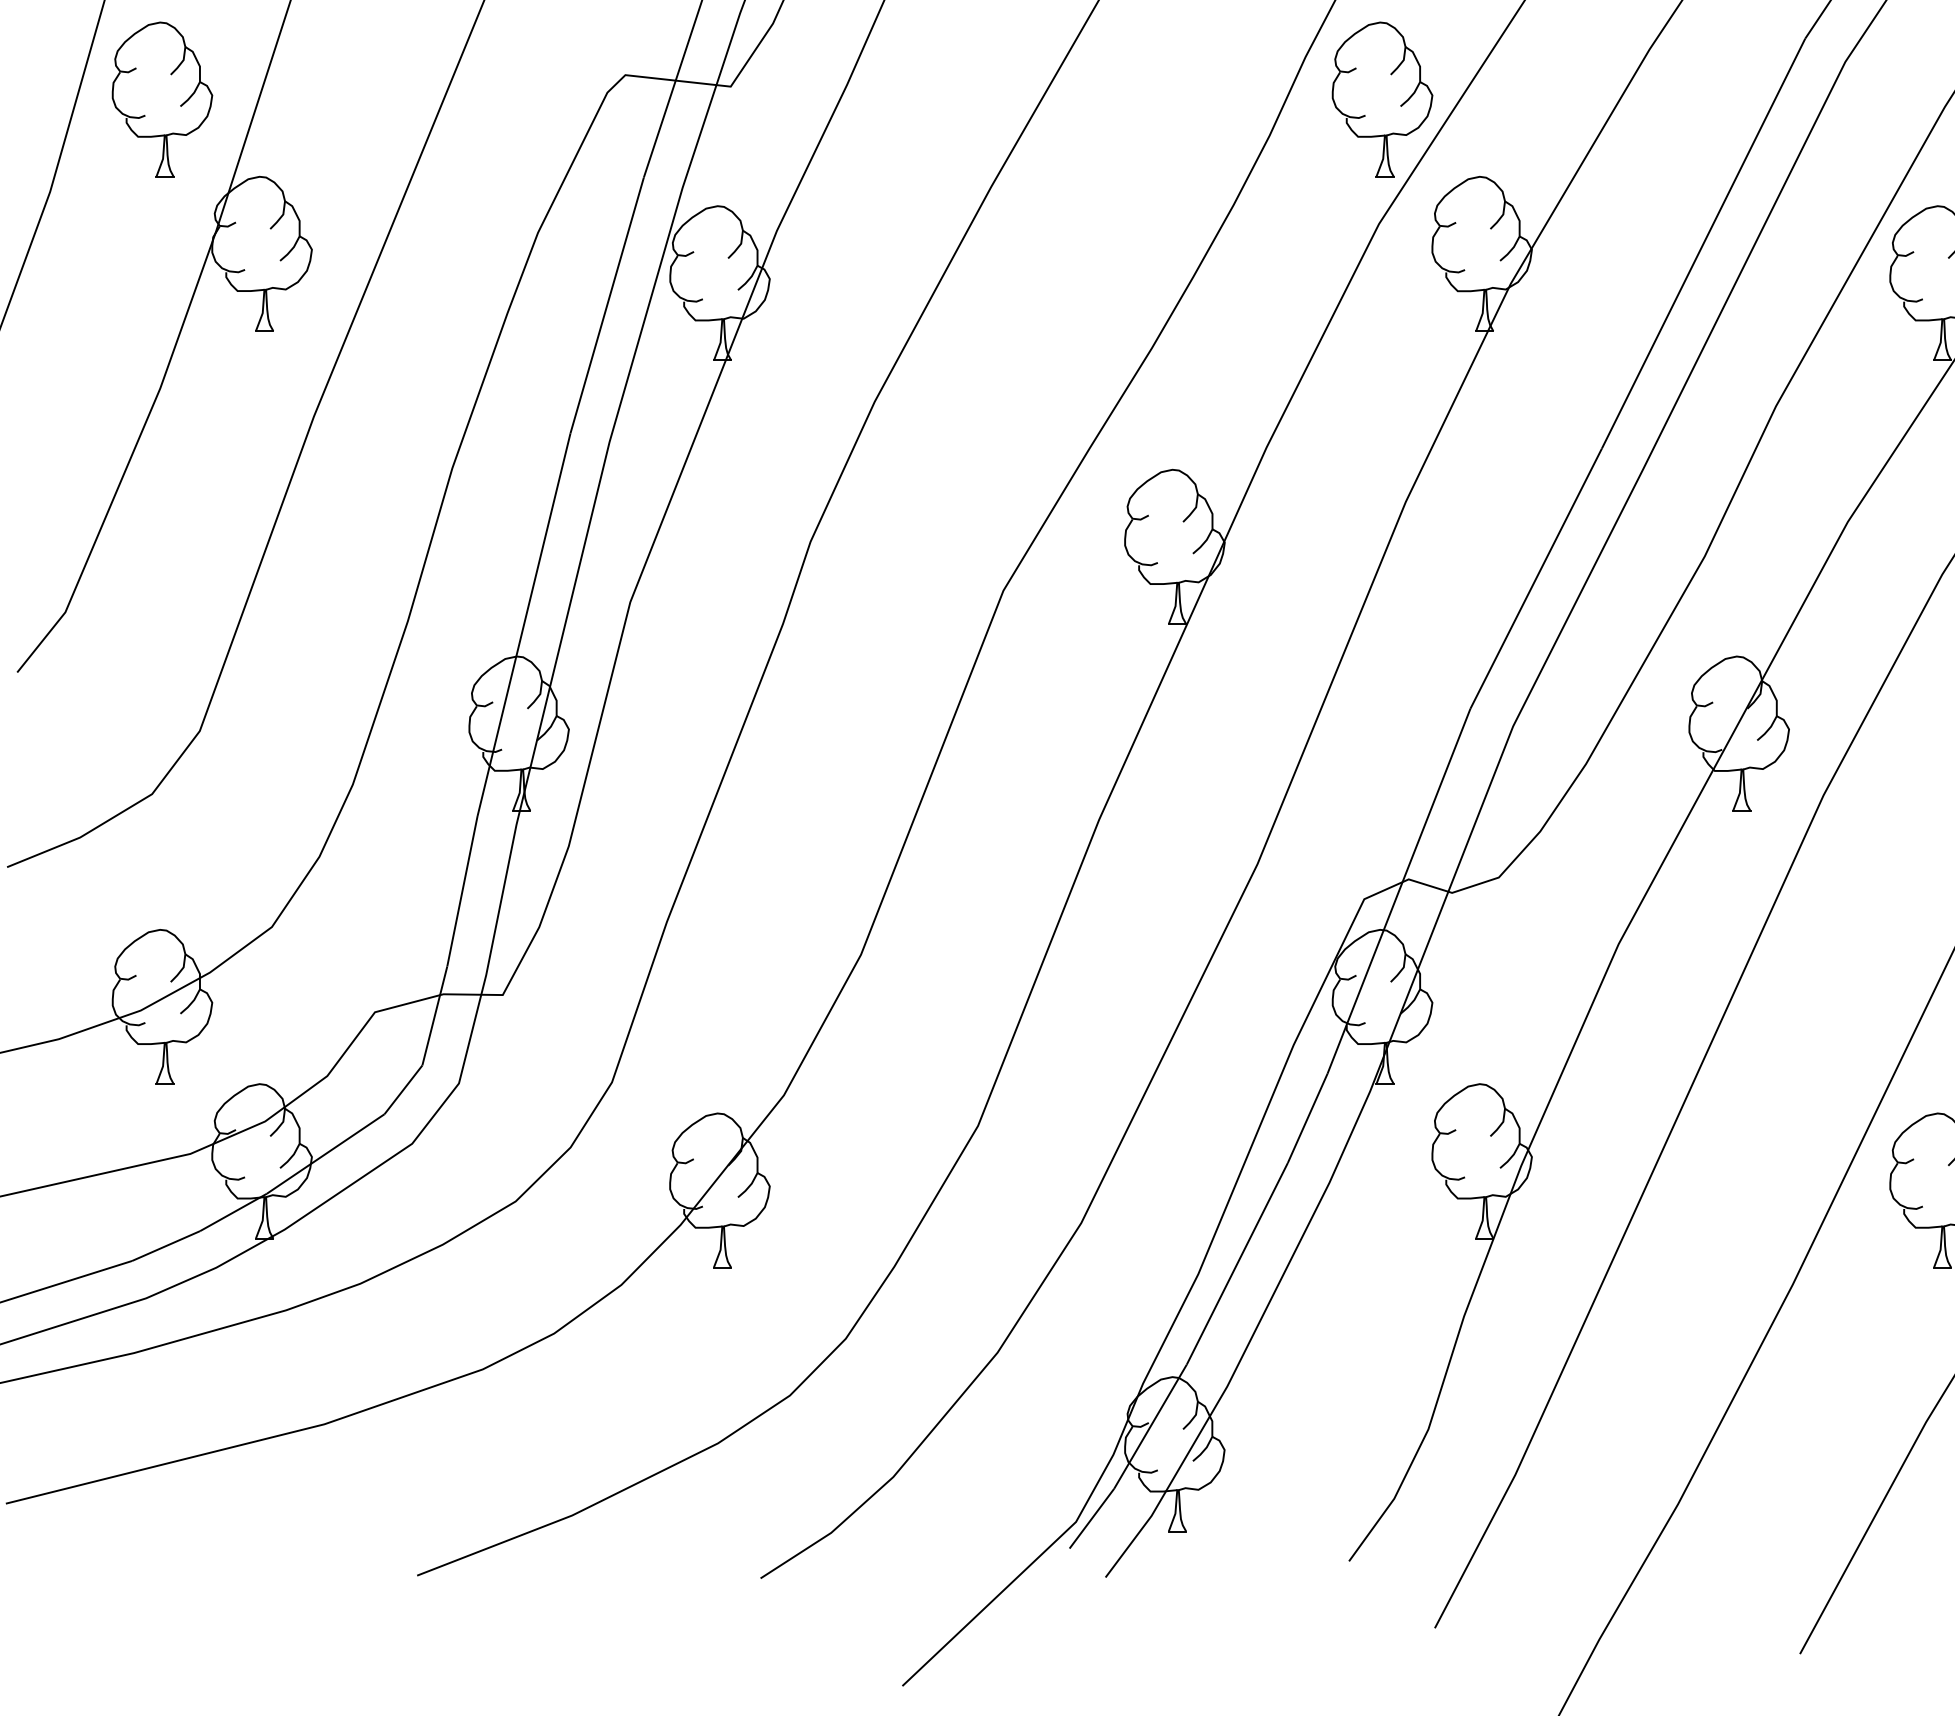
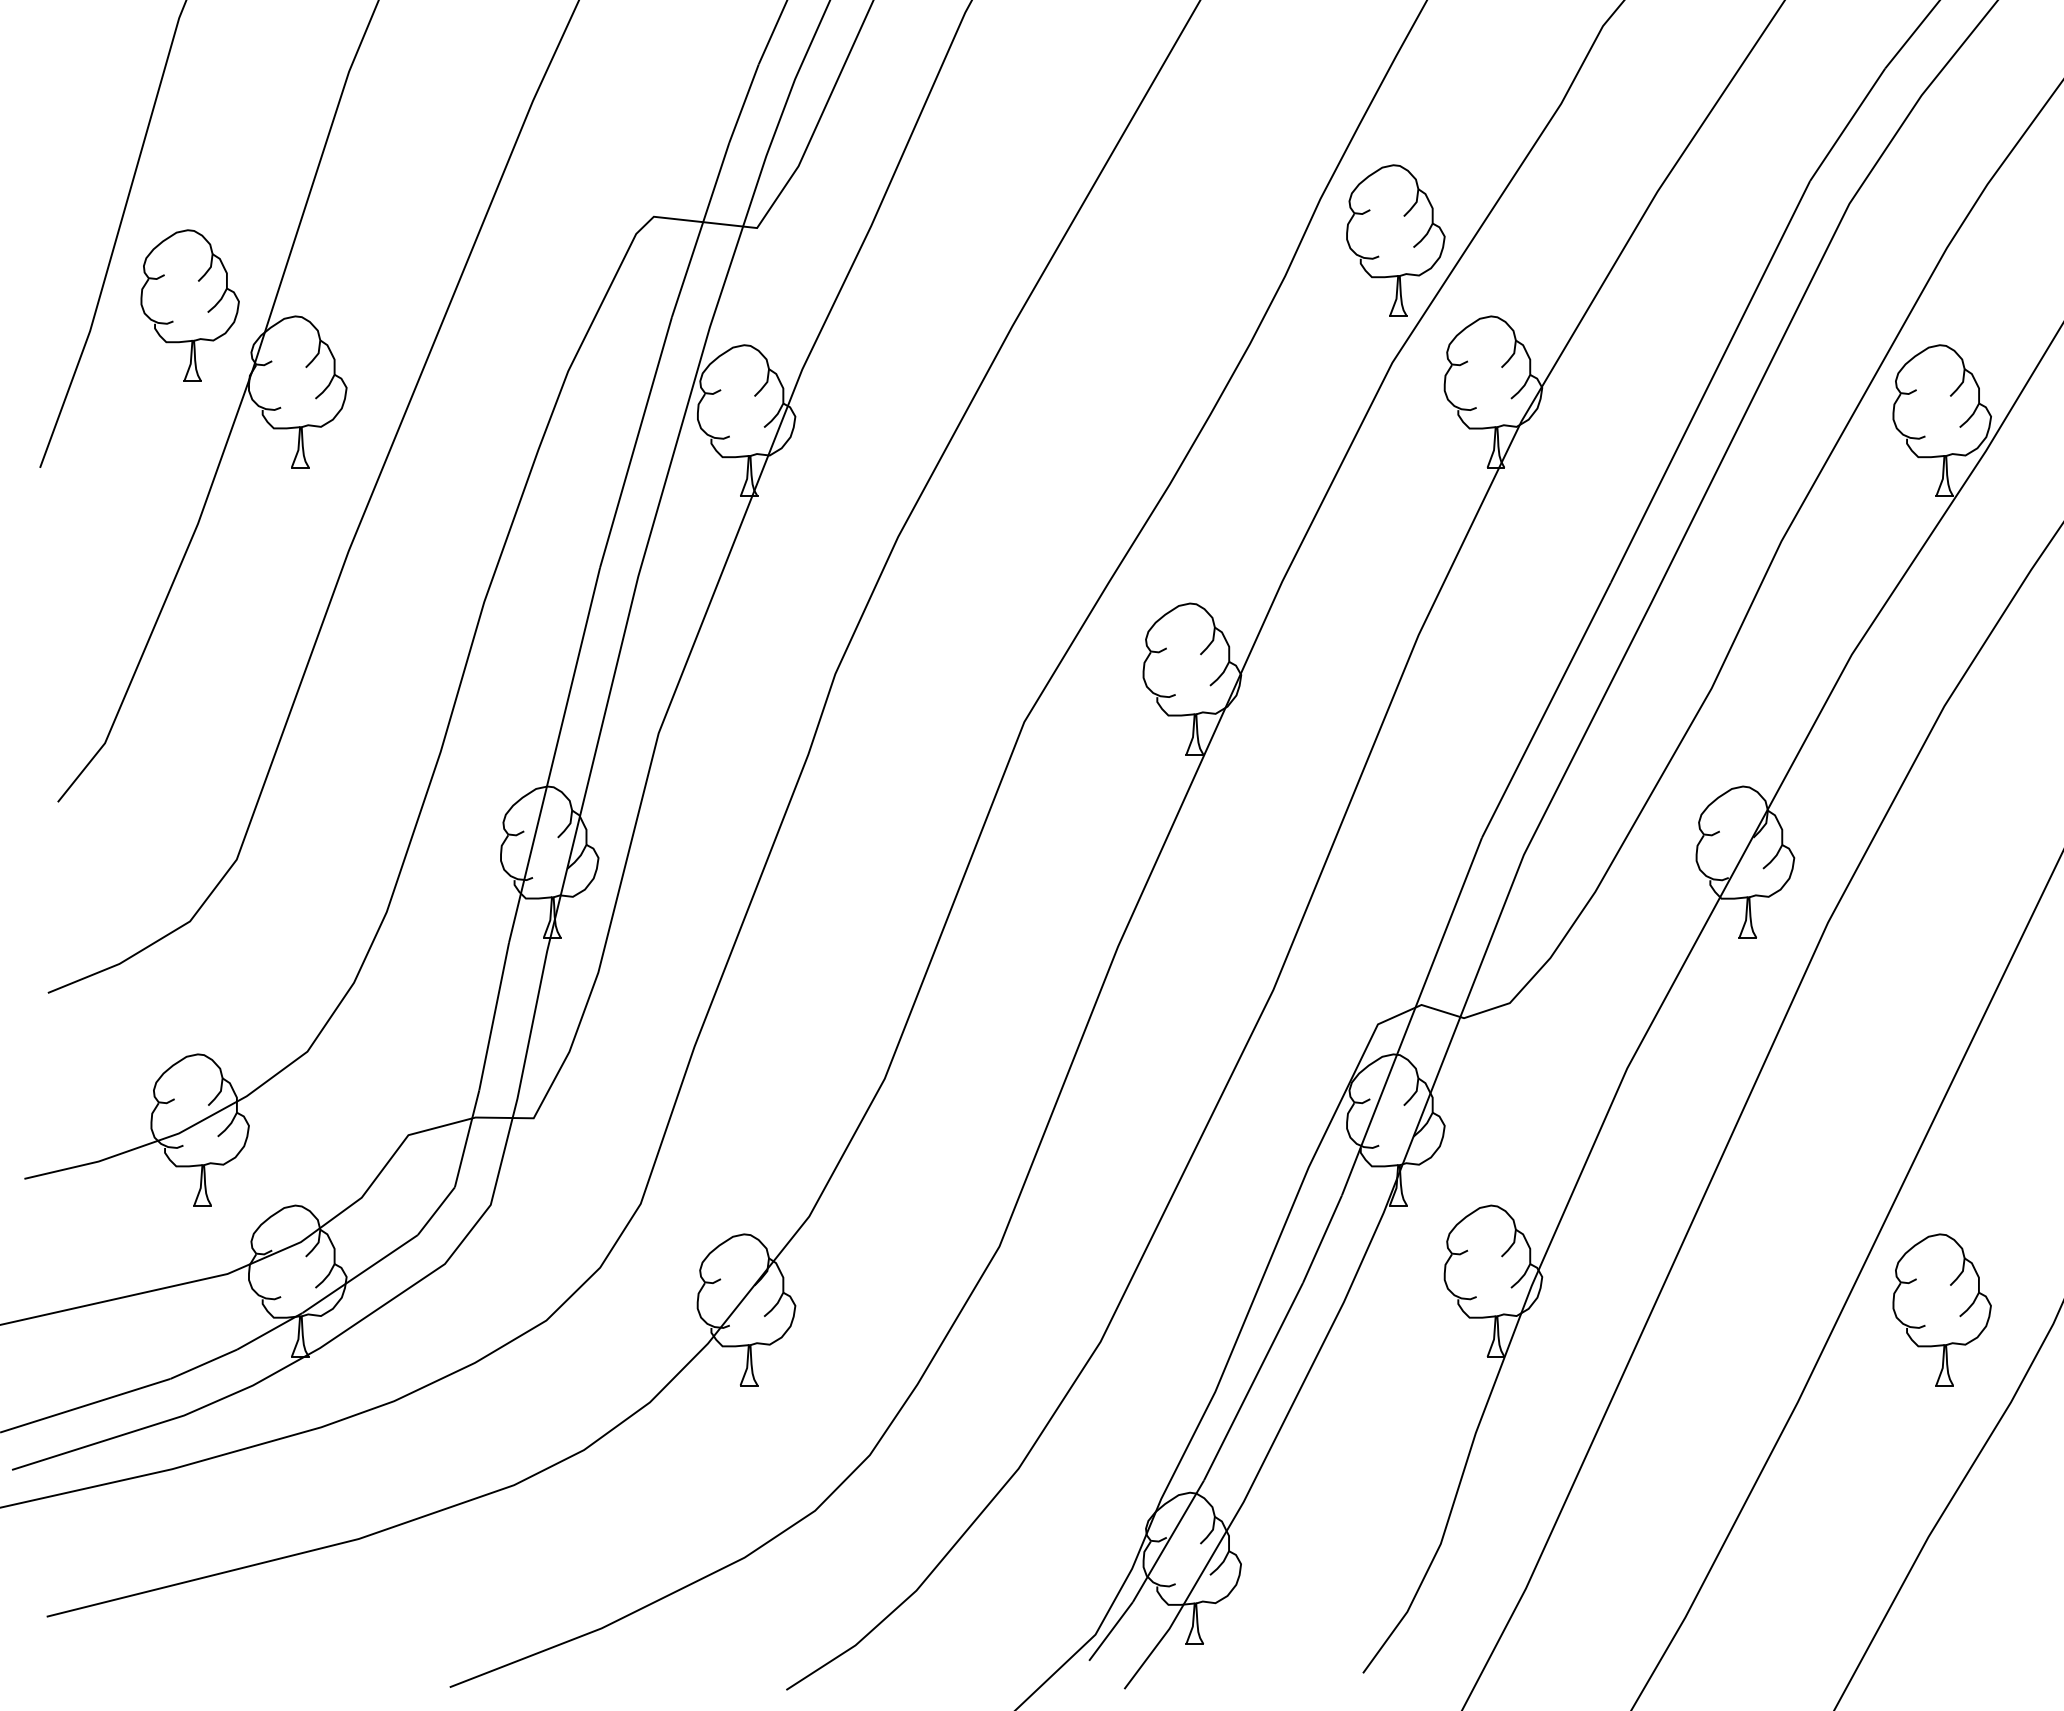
part: (161, 99) -> (189, 305), moved

